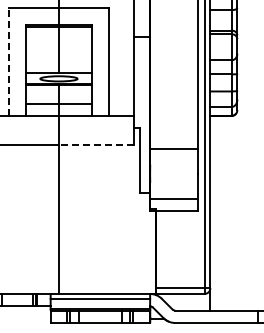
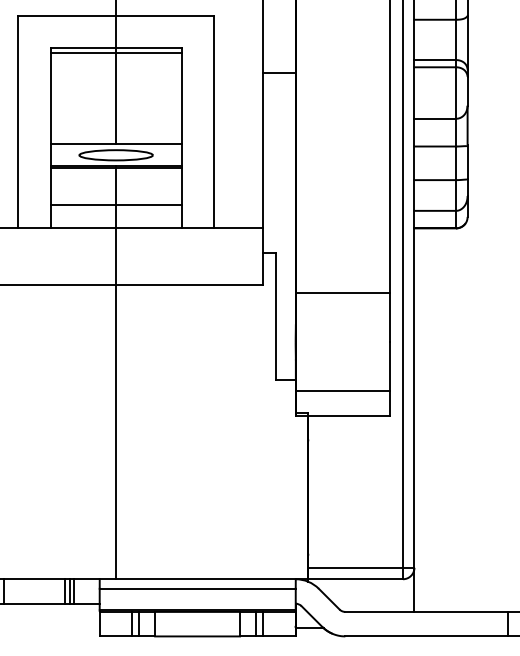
line: (9, 61) -> (18, 121), dashed -> solid
line: (95, 144) -> (188, 284), dashed -> solid

